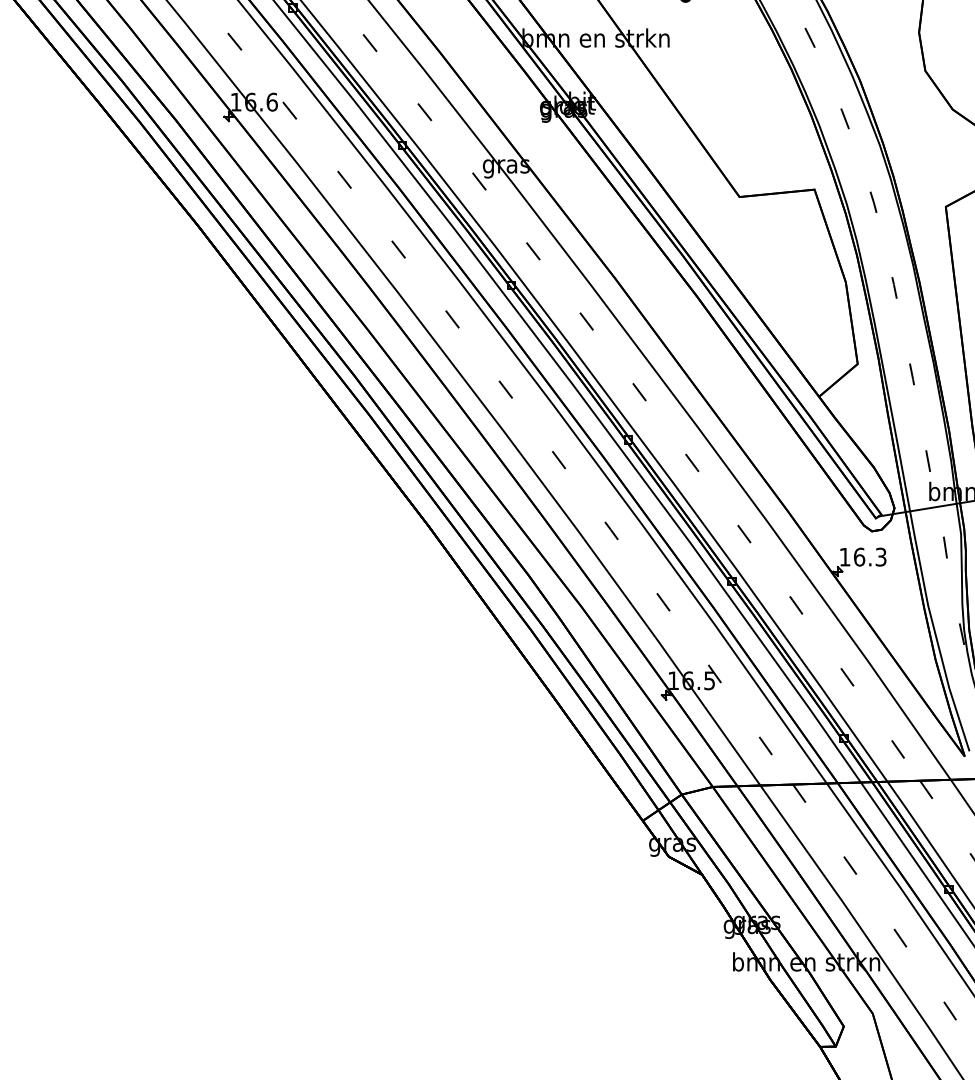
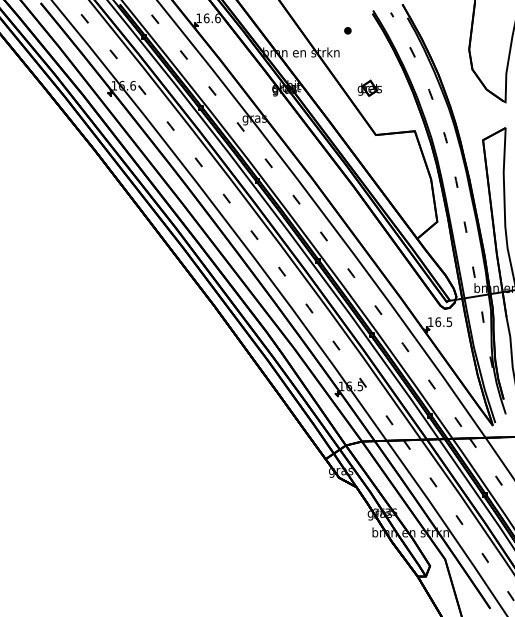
part: (727, 105) -> (369, 87), added
text: (881, 555) -> (449, 321), 16.3 -> 16.5

